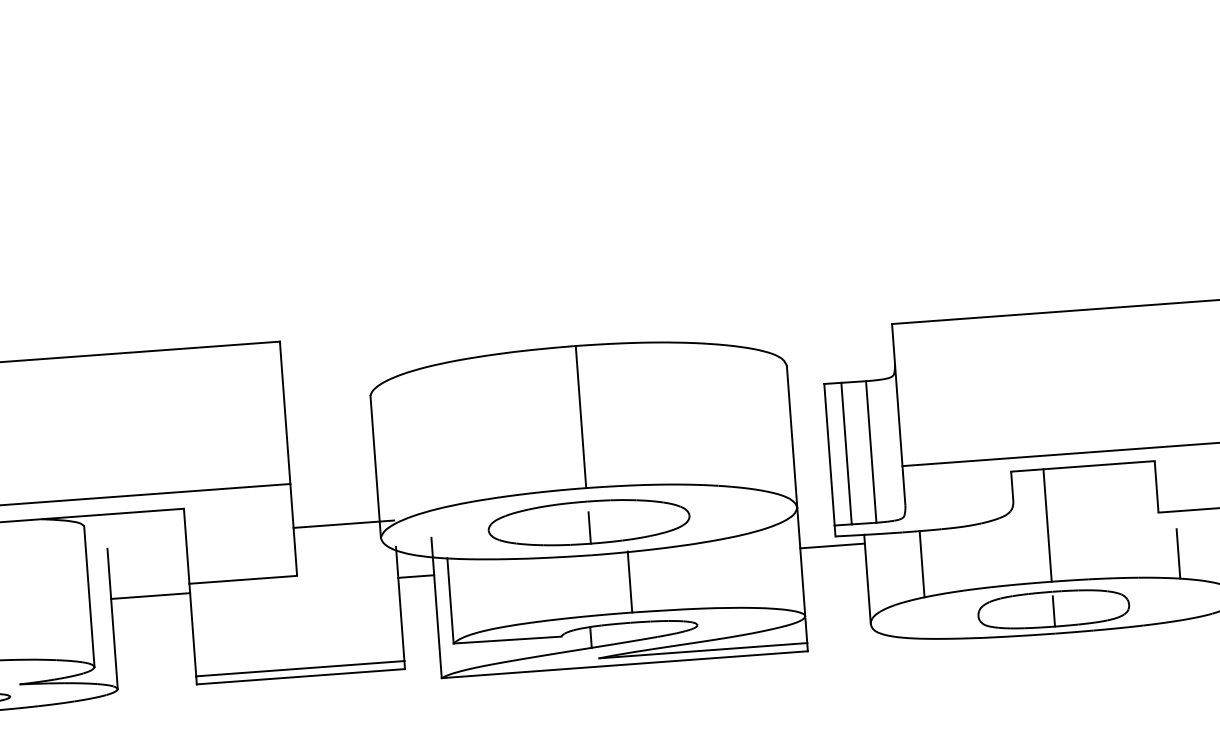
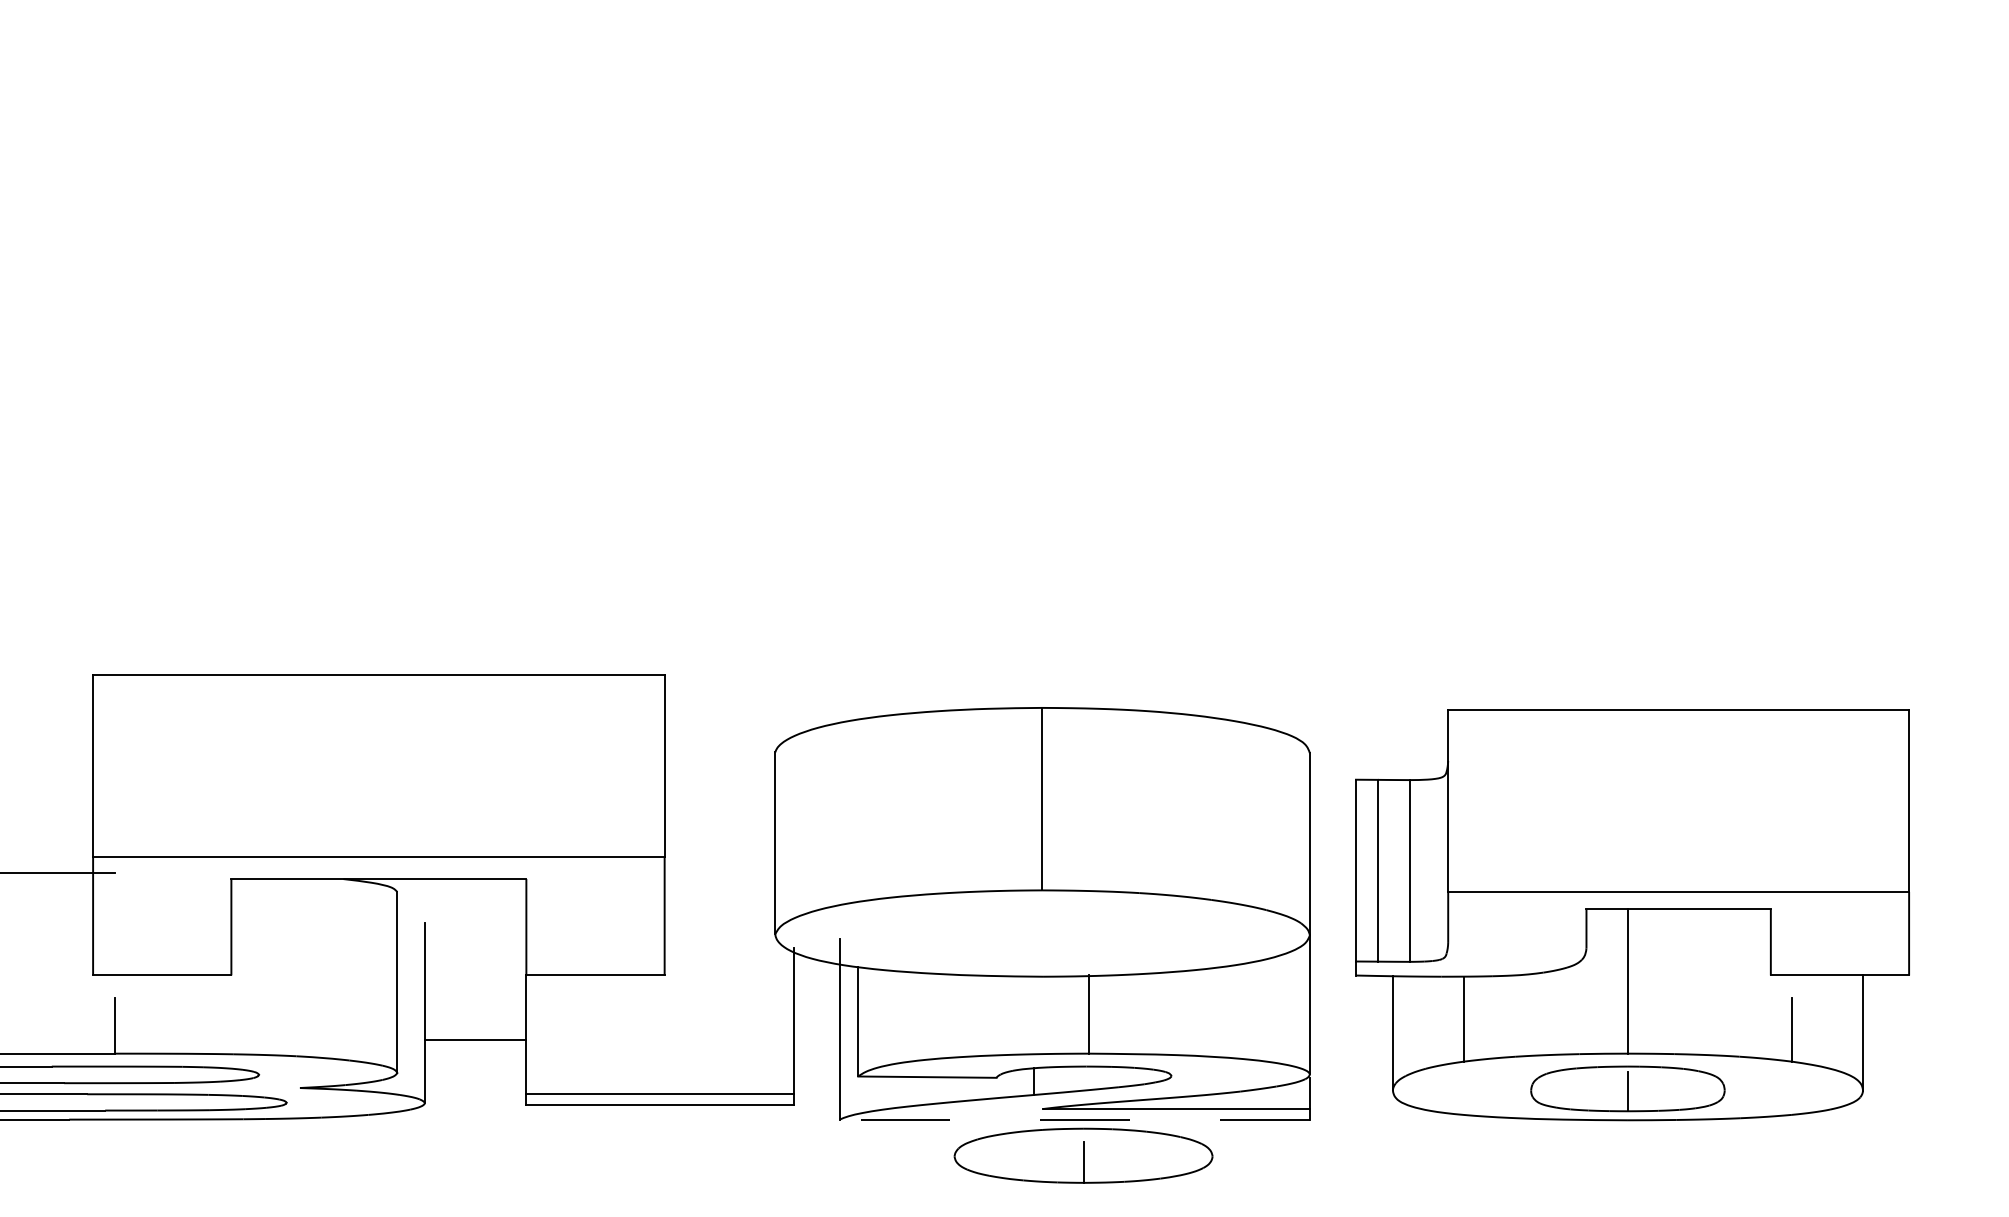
part: (589, 522) -> (1083, 1155), moved
line: (343, 524) -> (728, 913), removed
line: (831, 546) -> (1350, 987), removed
line: (416, 576) -> (816, 987), removed
line: (150, 596) -> (475, 1040), moved
line: (624, 664) -> (1074, 1119), solid -> dashed

